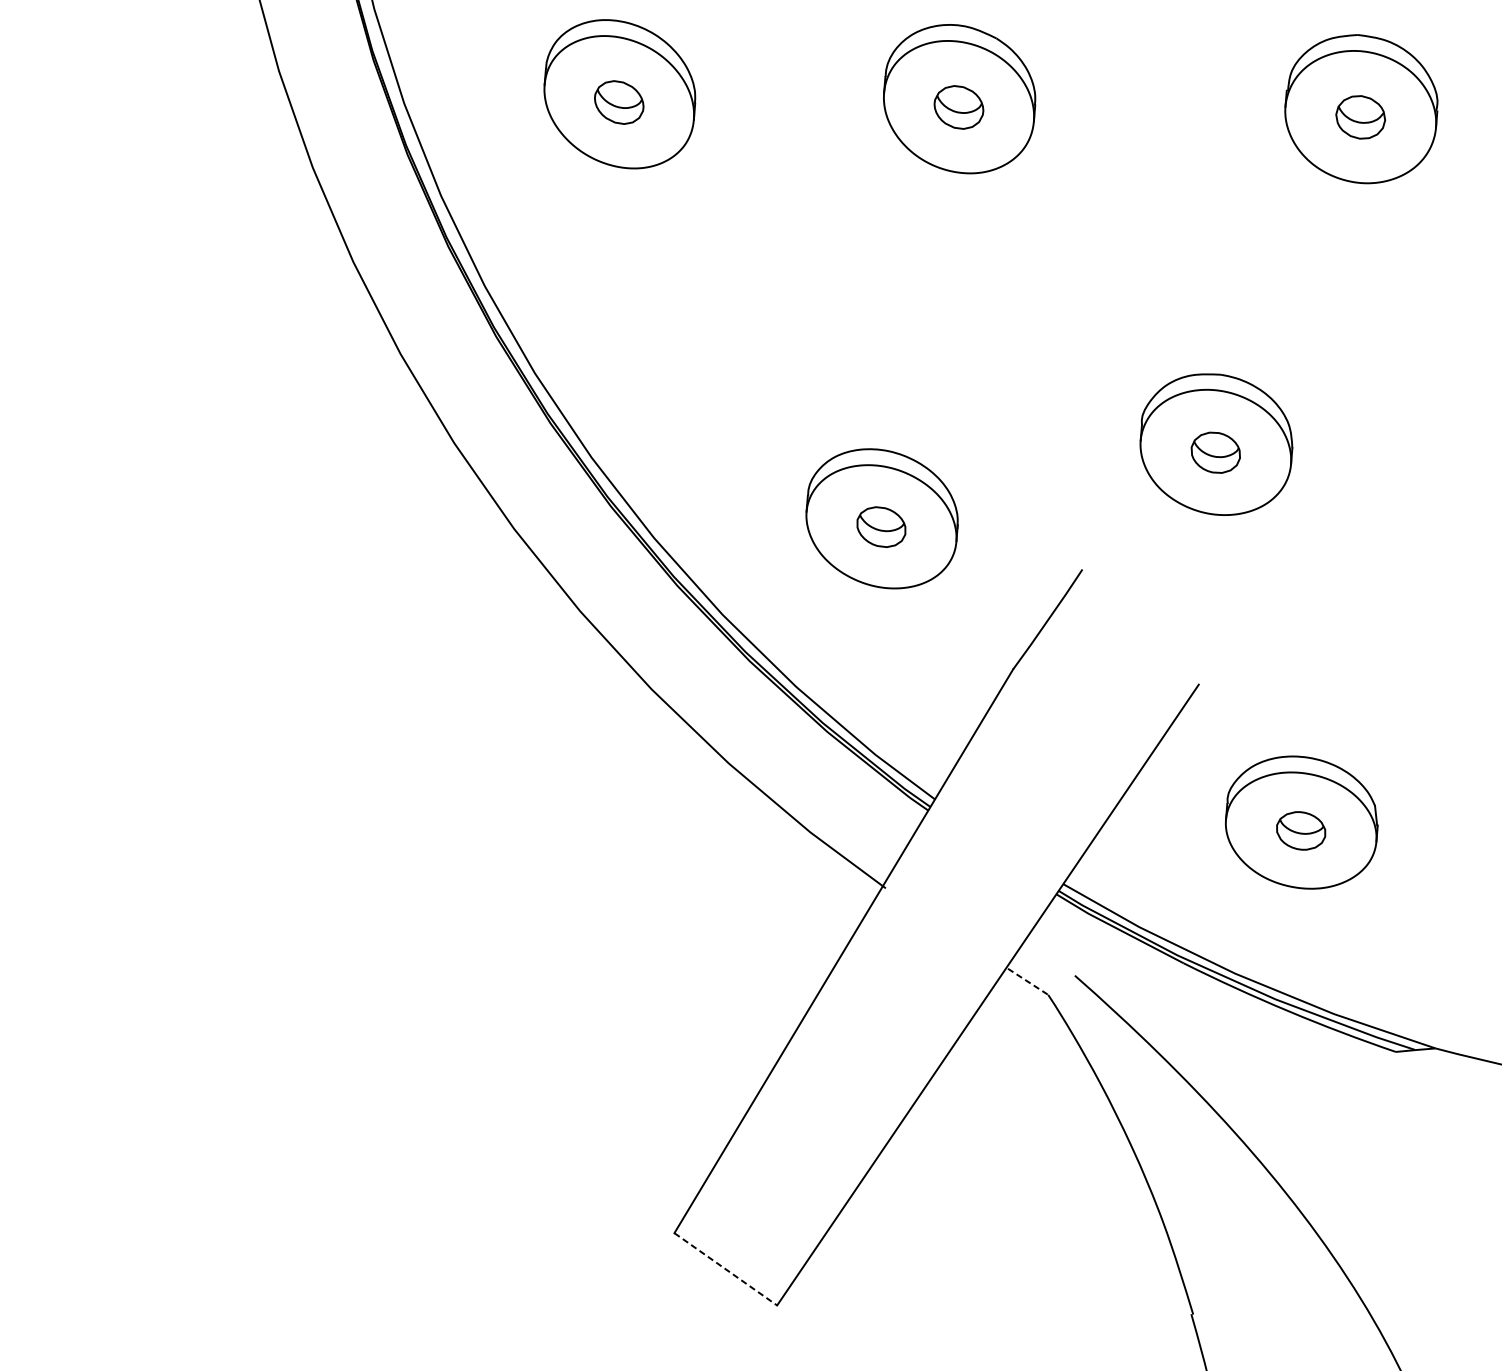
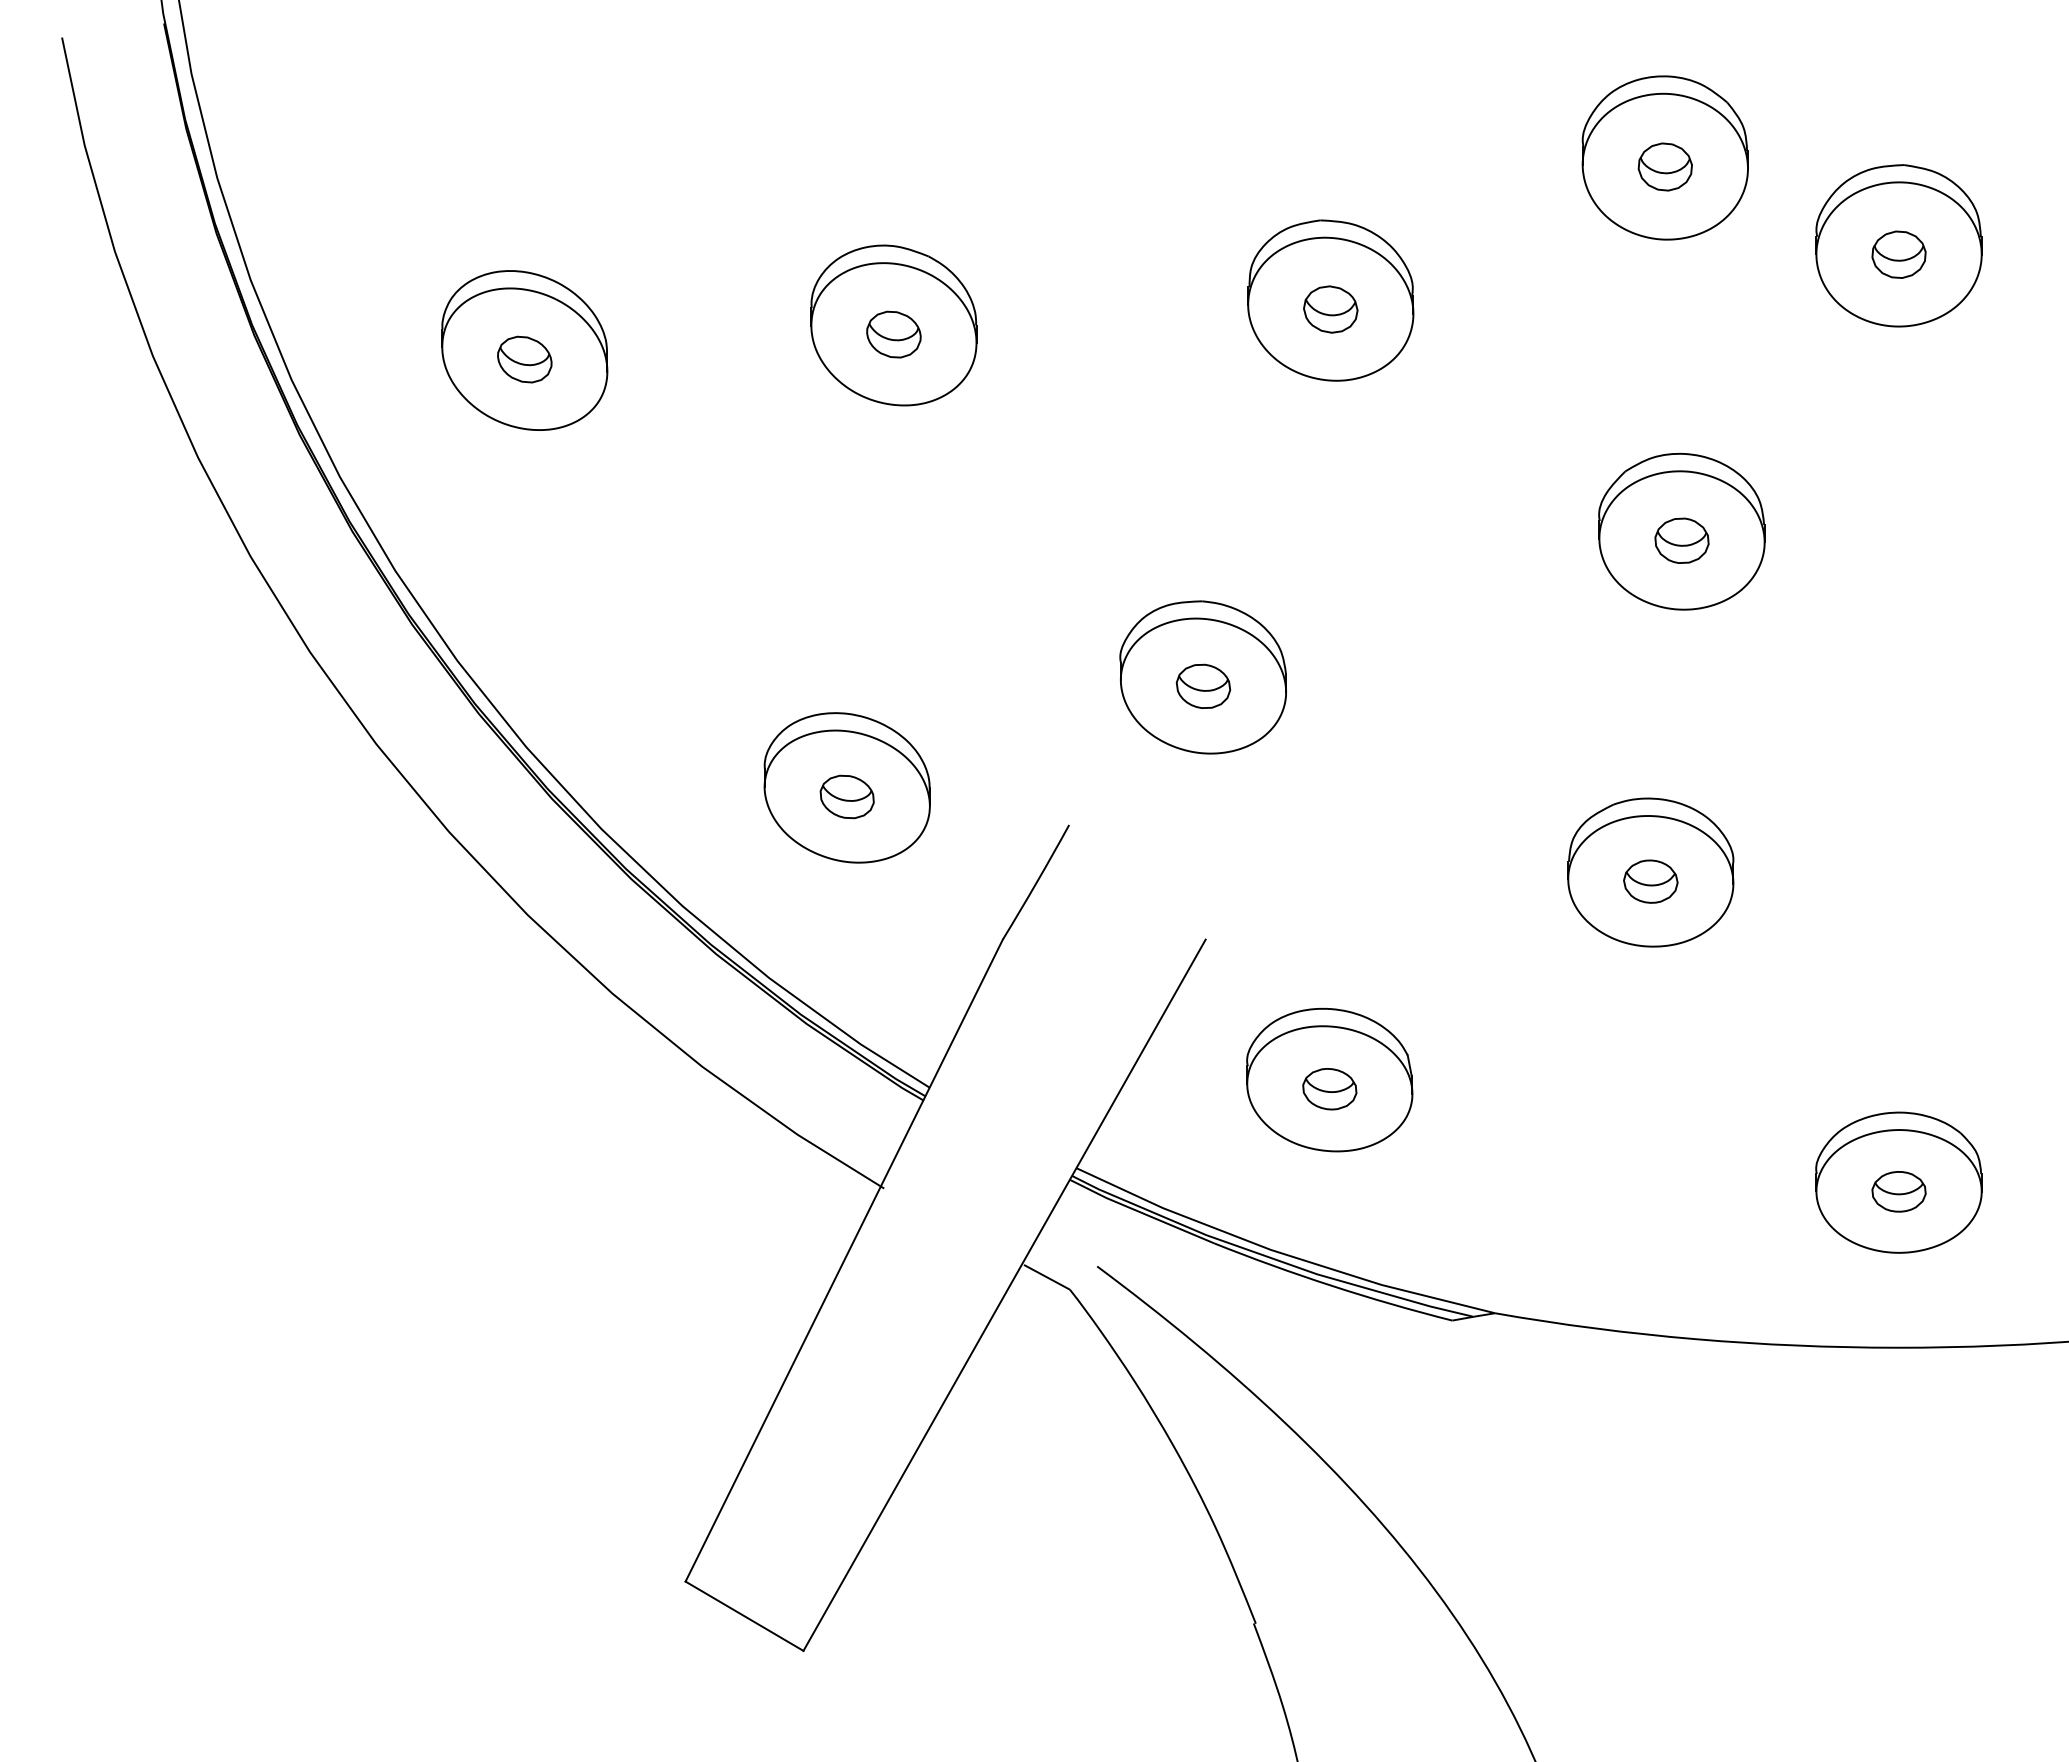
line: (1028, 982) -> (1047, 1277), dashed -> solid
line: (725, 1269) -> (744, 1616), dashed -> solid

